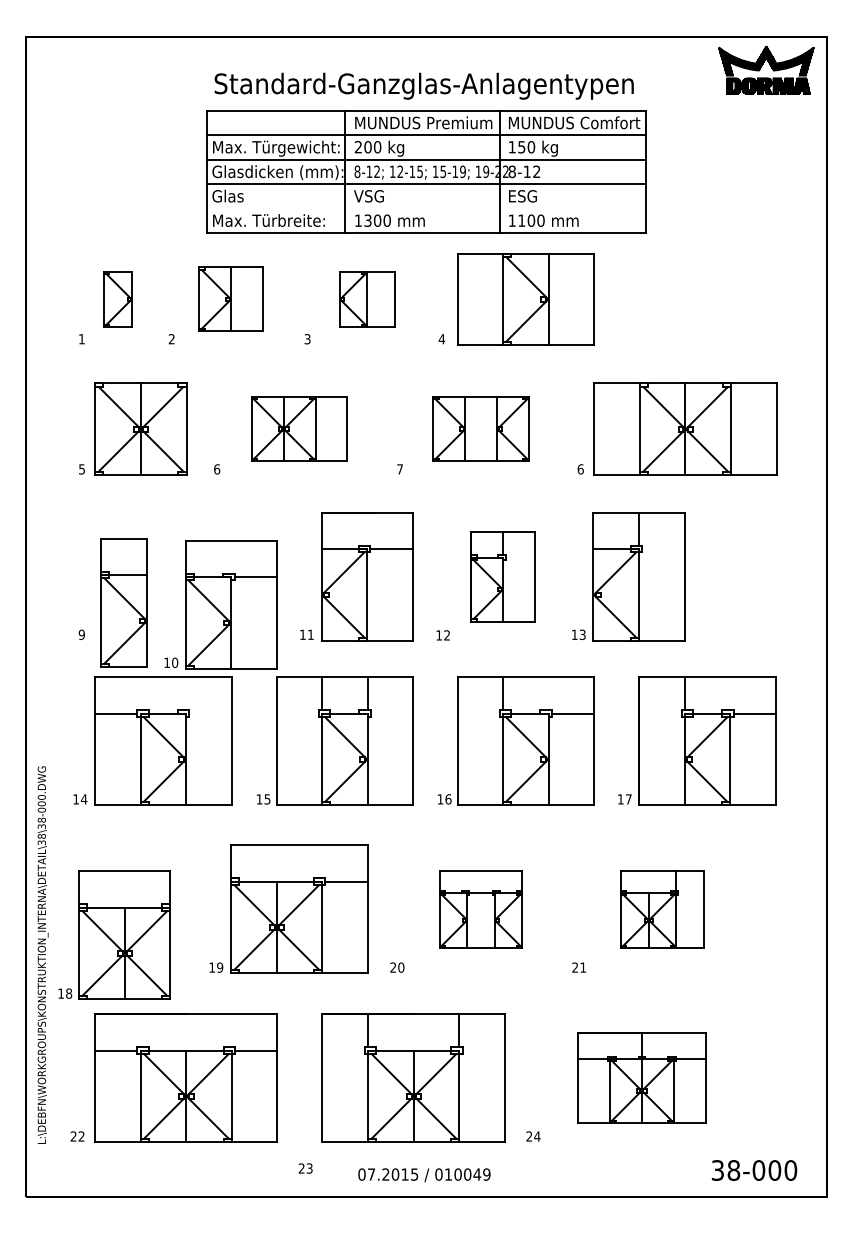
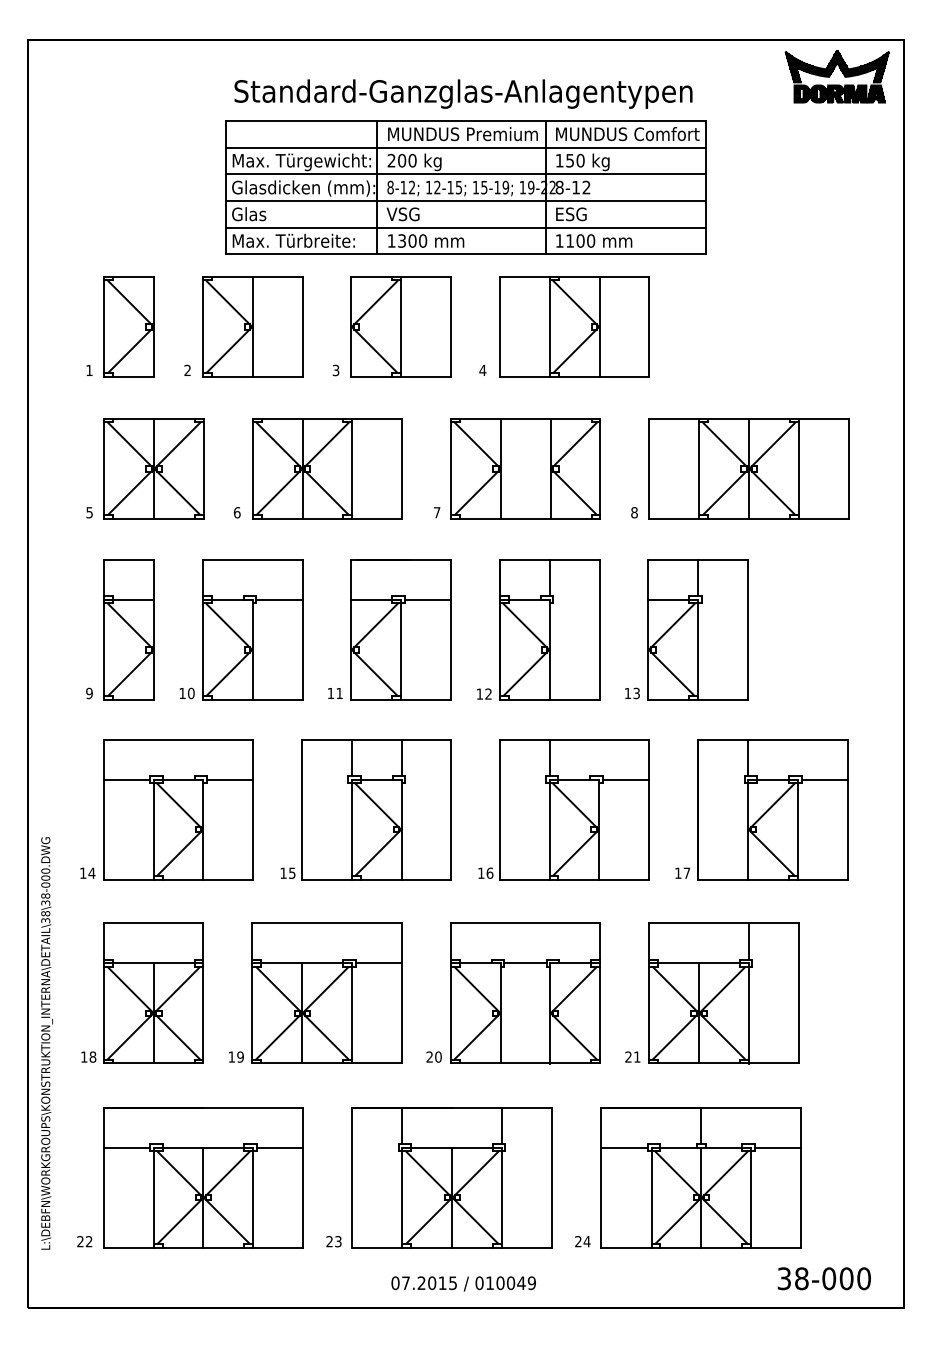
line: (426, 208) -> (466, 227), added
part: (117, 299) -> (128, 327), size x1.67
part: (231, 299) -> (252, 327), size x1.43
part: (367, 299) -> (401, 327), size x1.67
part: (299, 428) -> (327, 468), size x1.43
part: (481, 428) -> (526, 468), size x1.43
text: (580, 469) -> (634, 512), 6 -> 8
part: (503, 576) -> (550, 629), size x1.43
part: (123, 602) -> (128, 629), moved
part: (220, 604) -> (240, 629), moved
line: (210, 713) -> (229, 779), added
part: (480, 909) -> (525, 993), size x1.67
part: (662, 909) -> (723, 993), size x1.67
part: (114, 934) -> (142, 992), moved
part: (641, 1077) -> (700, 1177), size x1.43
text: (305, 1168) -> (333, 1241), moved

